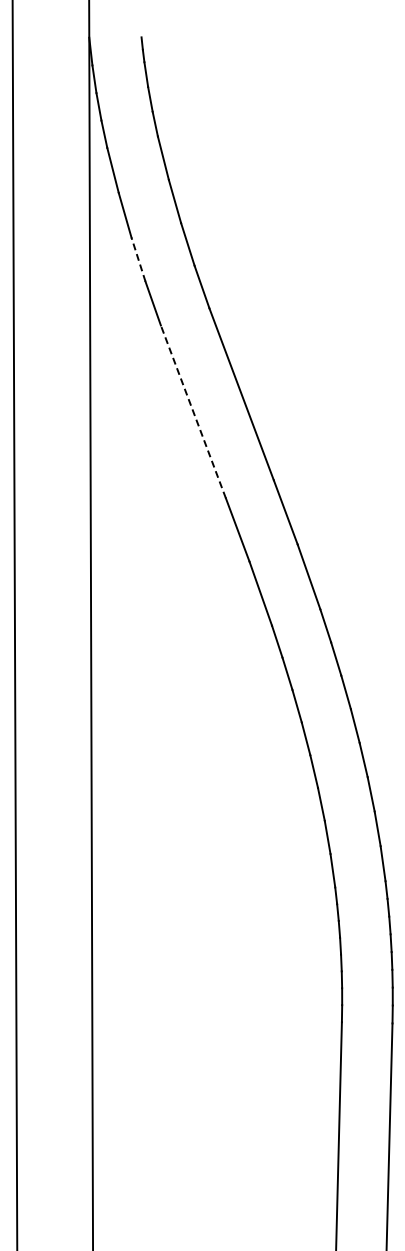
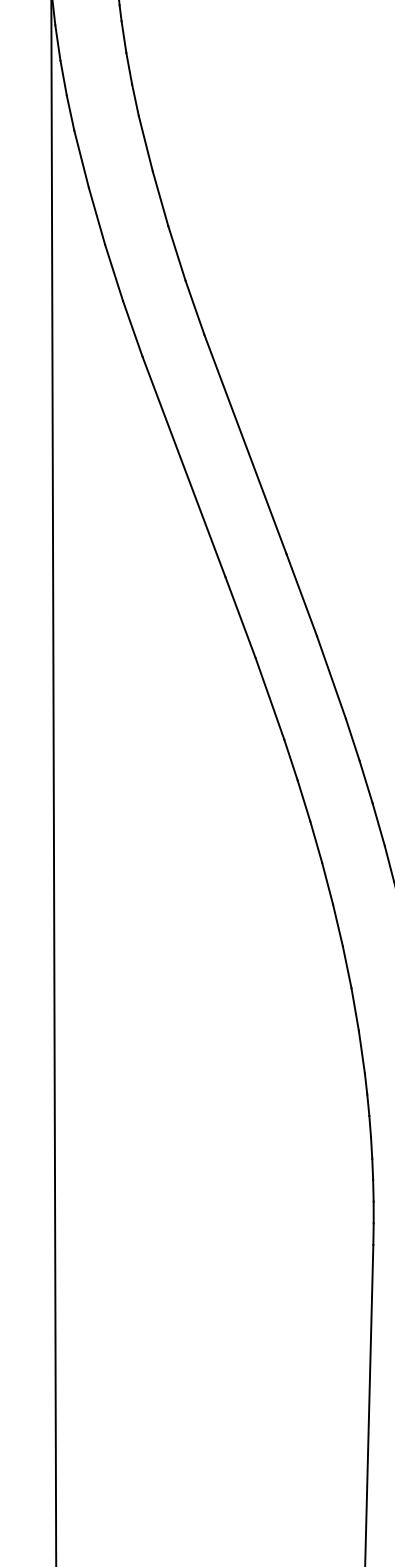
line: (138, 259) -> (114, 272), dashed -> solid
line: (193, 411) -> (184, 466), dashed -> solid

